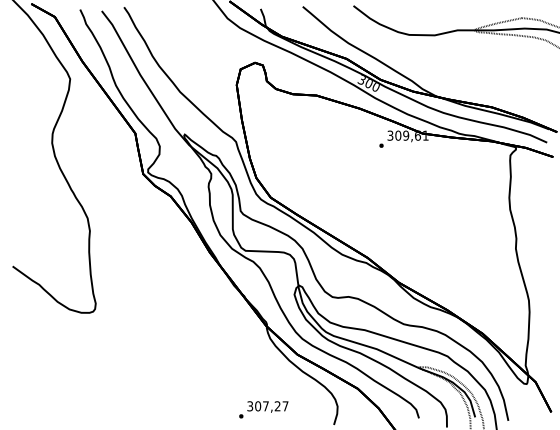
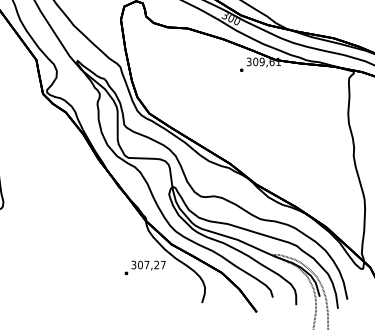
text: (263, 409) -> (144, 267), moved

